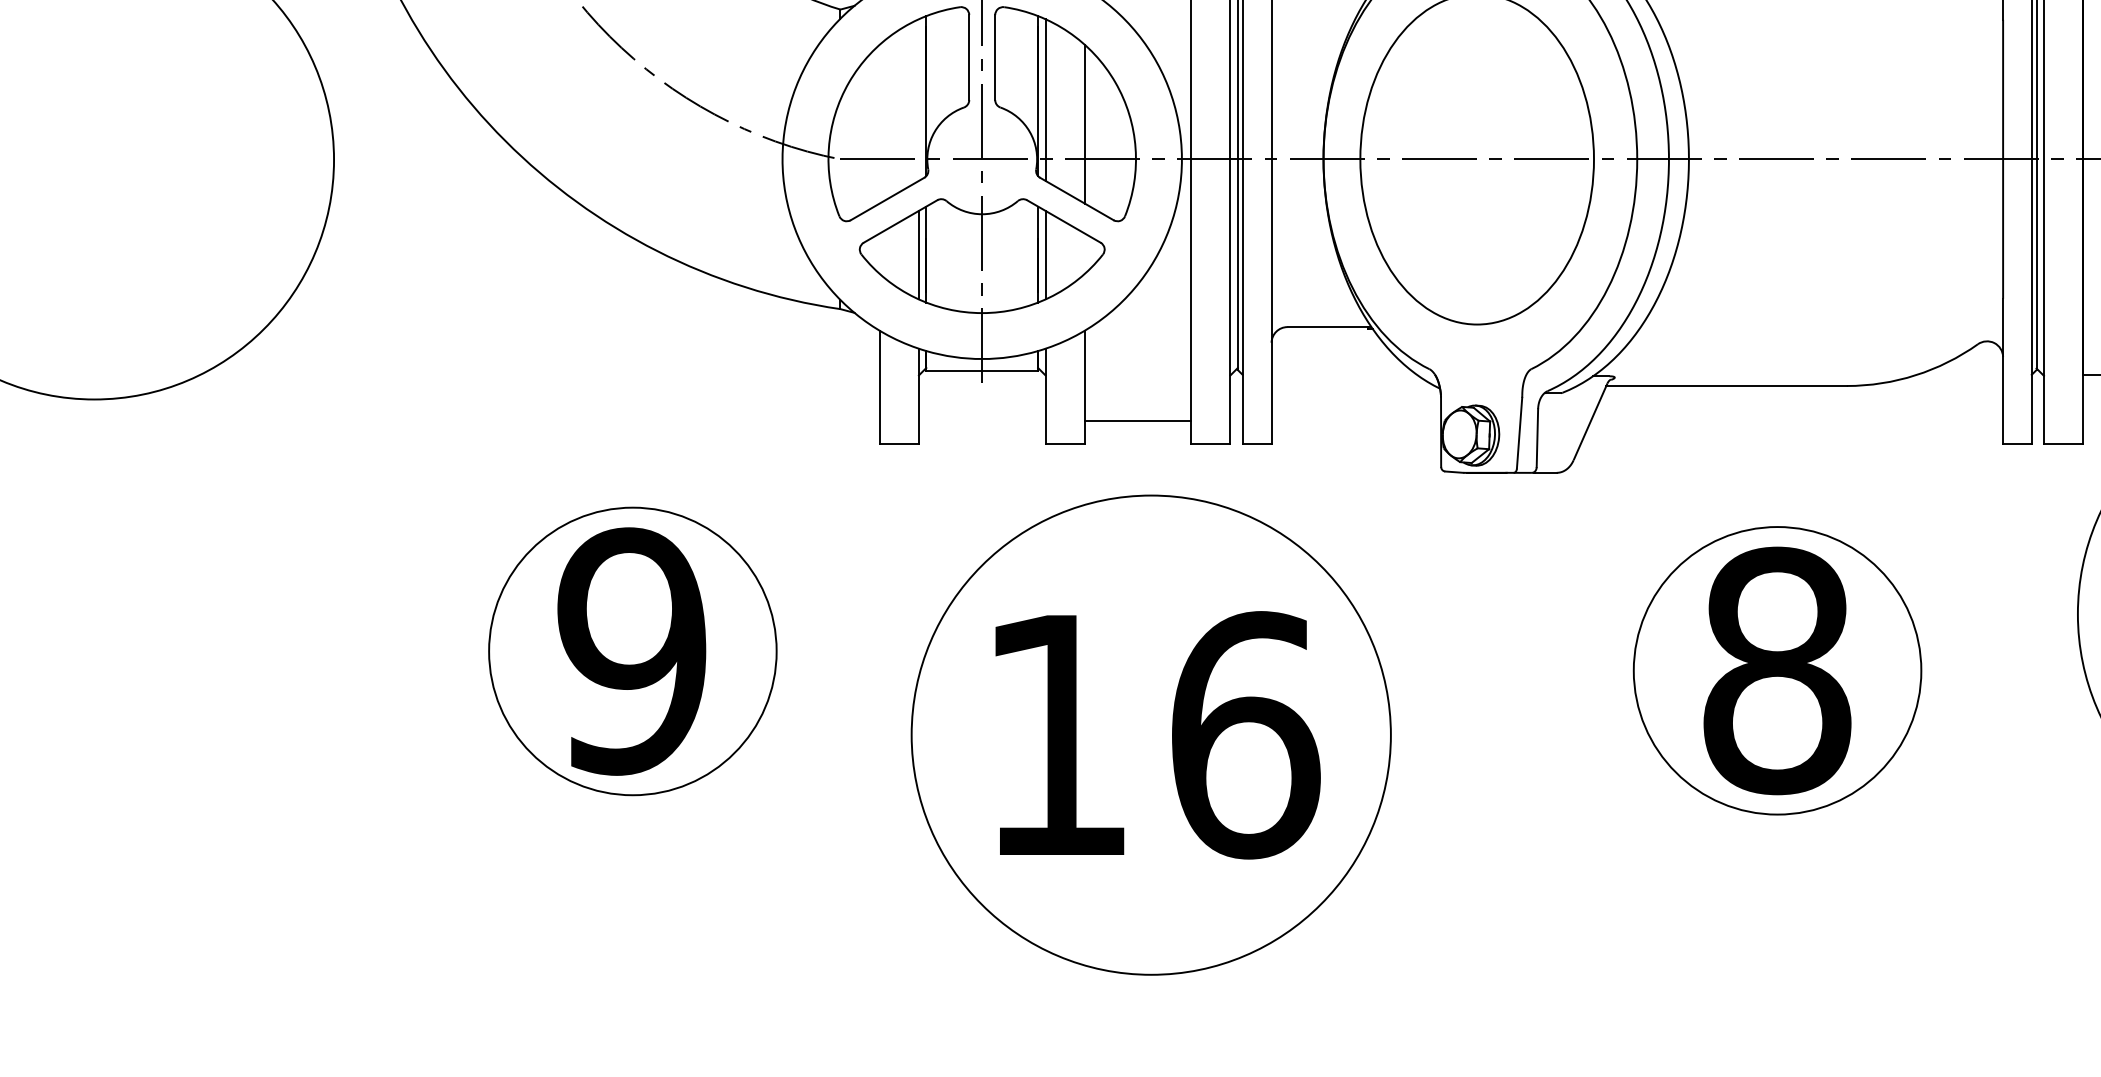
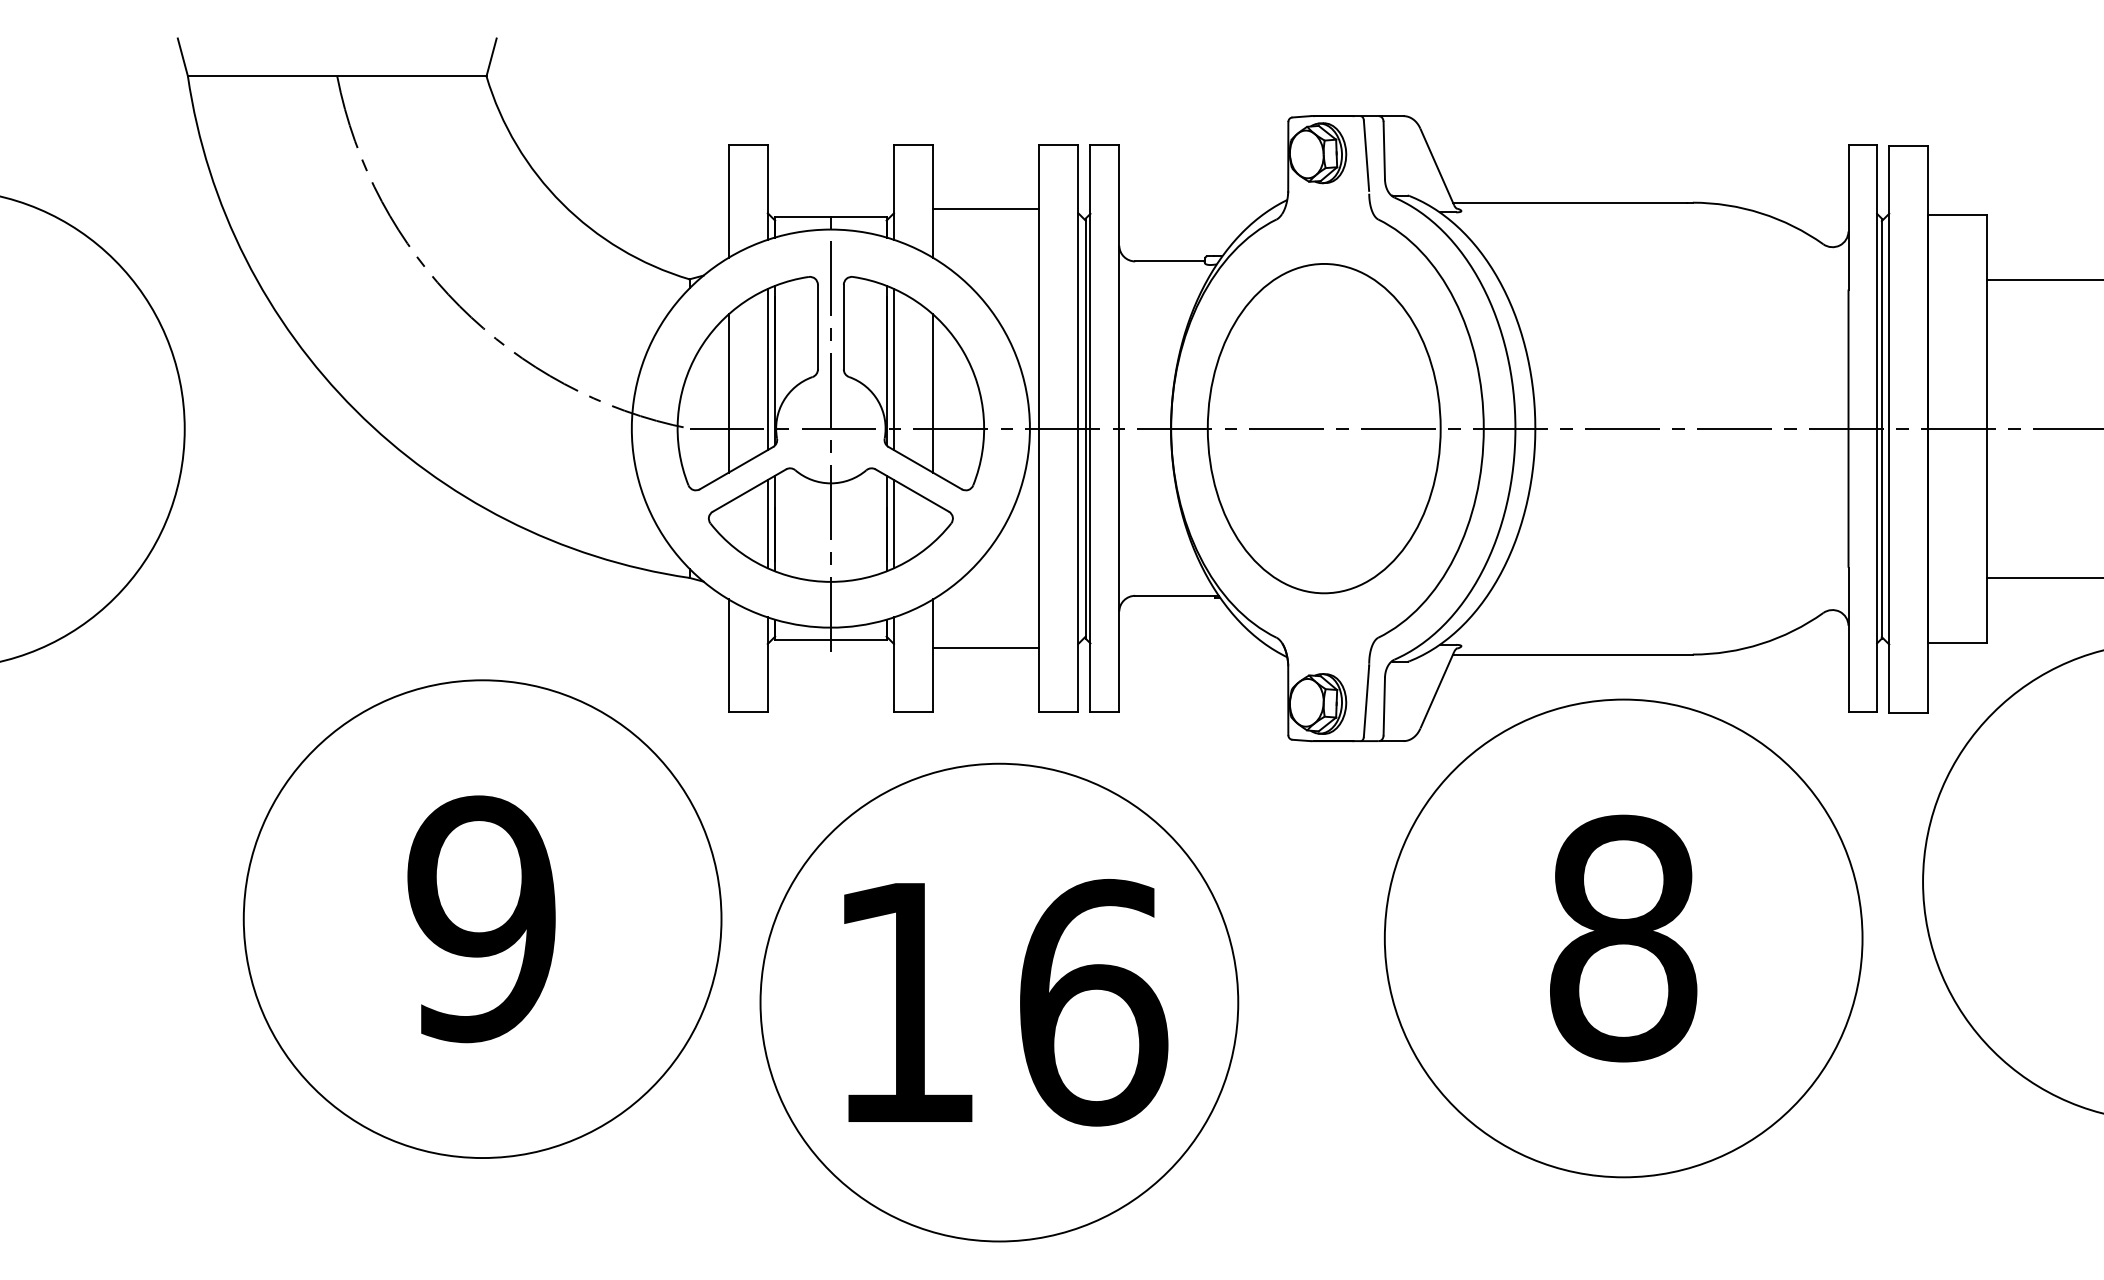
line: (918, 100) -> (767, 369), added
line: (879, 124) -> (728, 393), added
line: (1138, 421) -> (986, 648), moved
circle: (632, 651) -> (482, 919), size x1.67
circle: (1777, 670) -> (1623, 938), size x1.67

